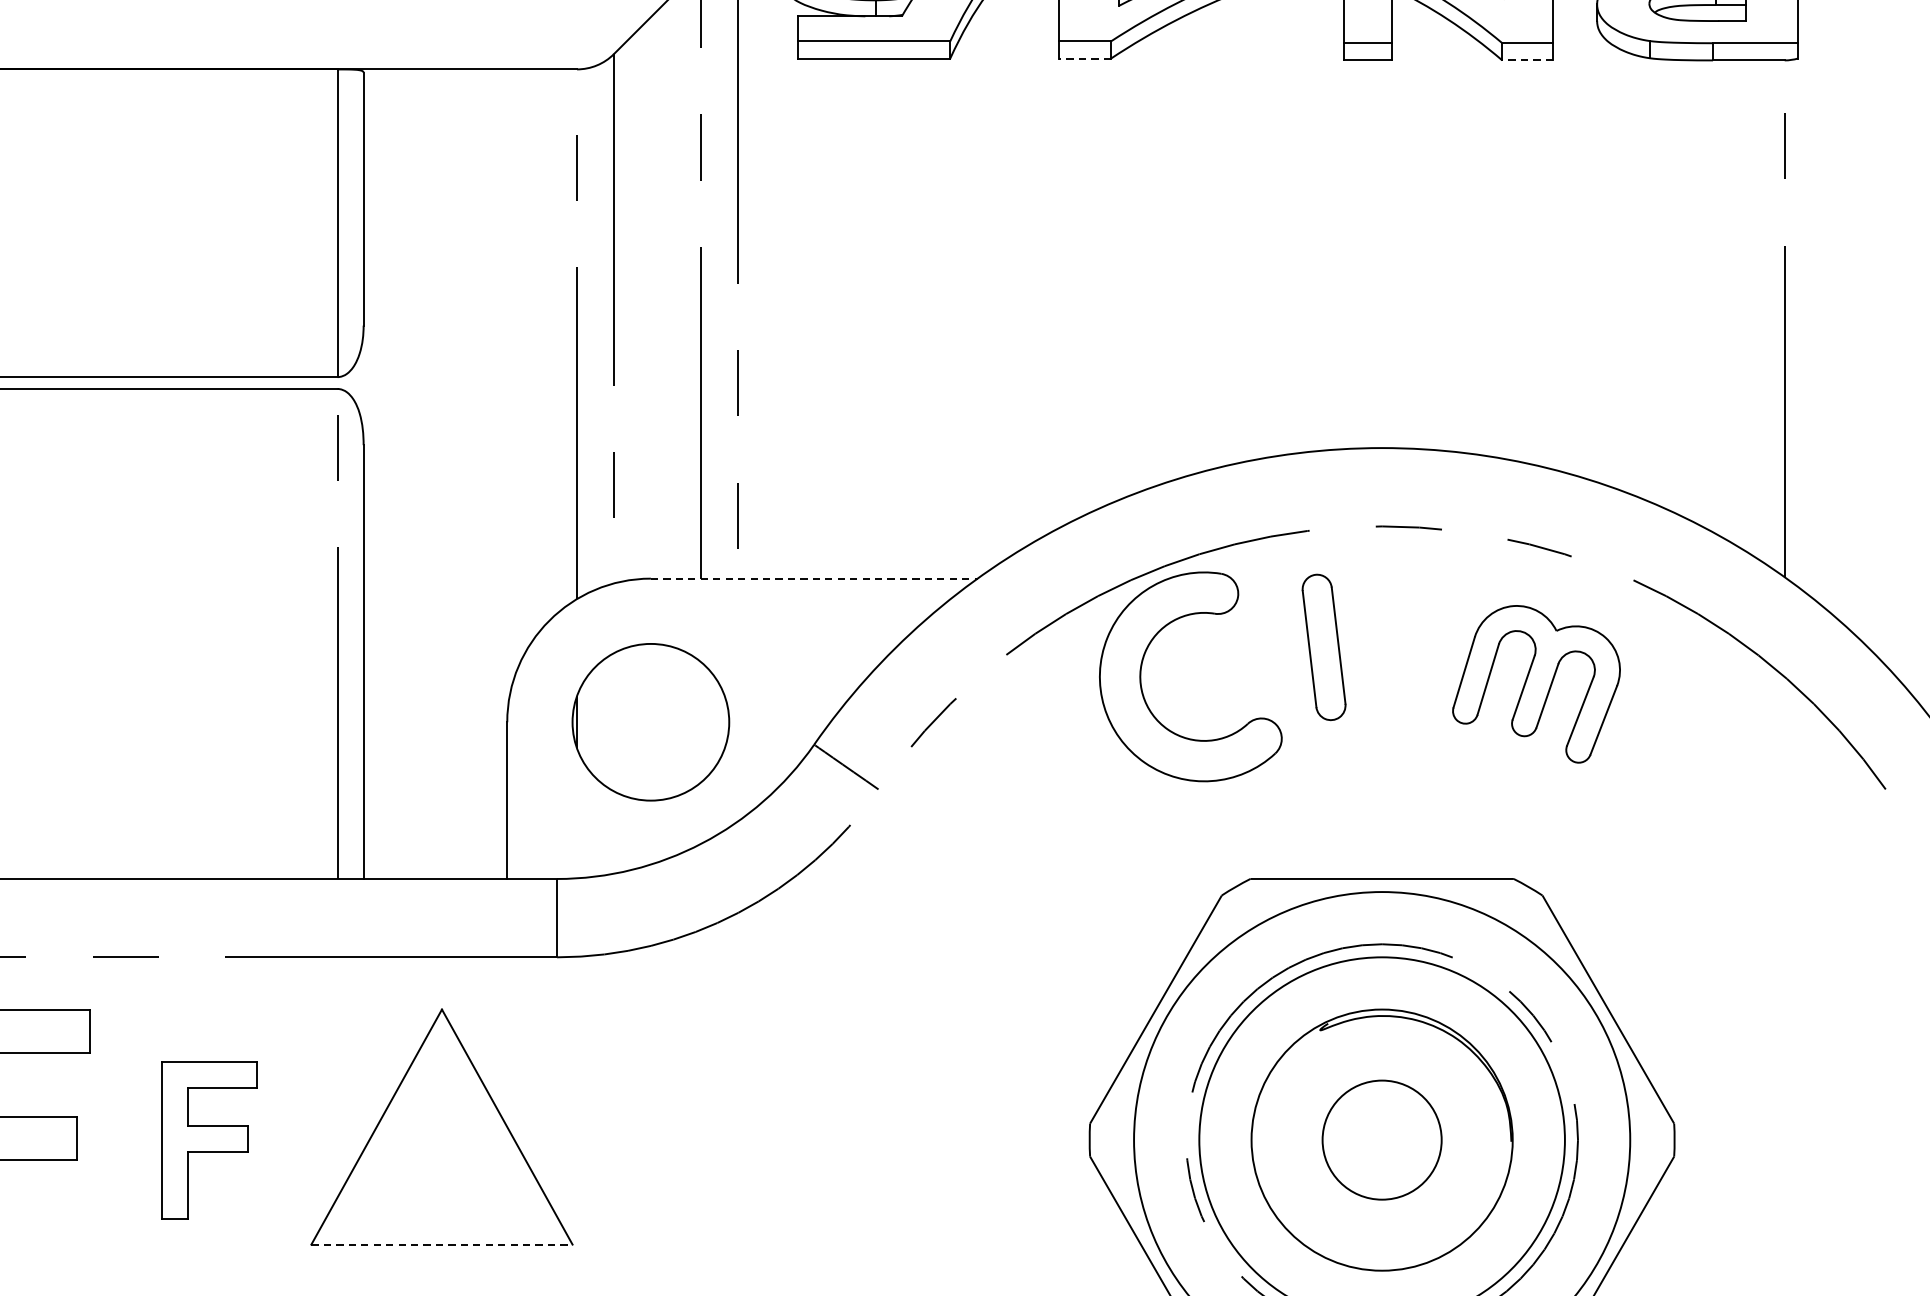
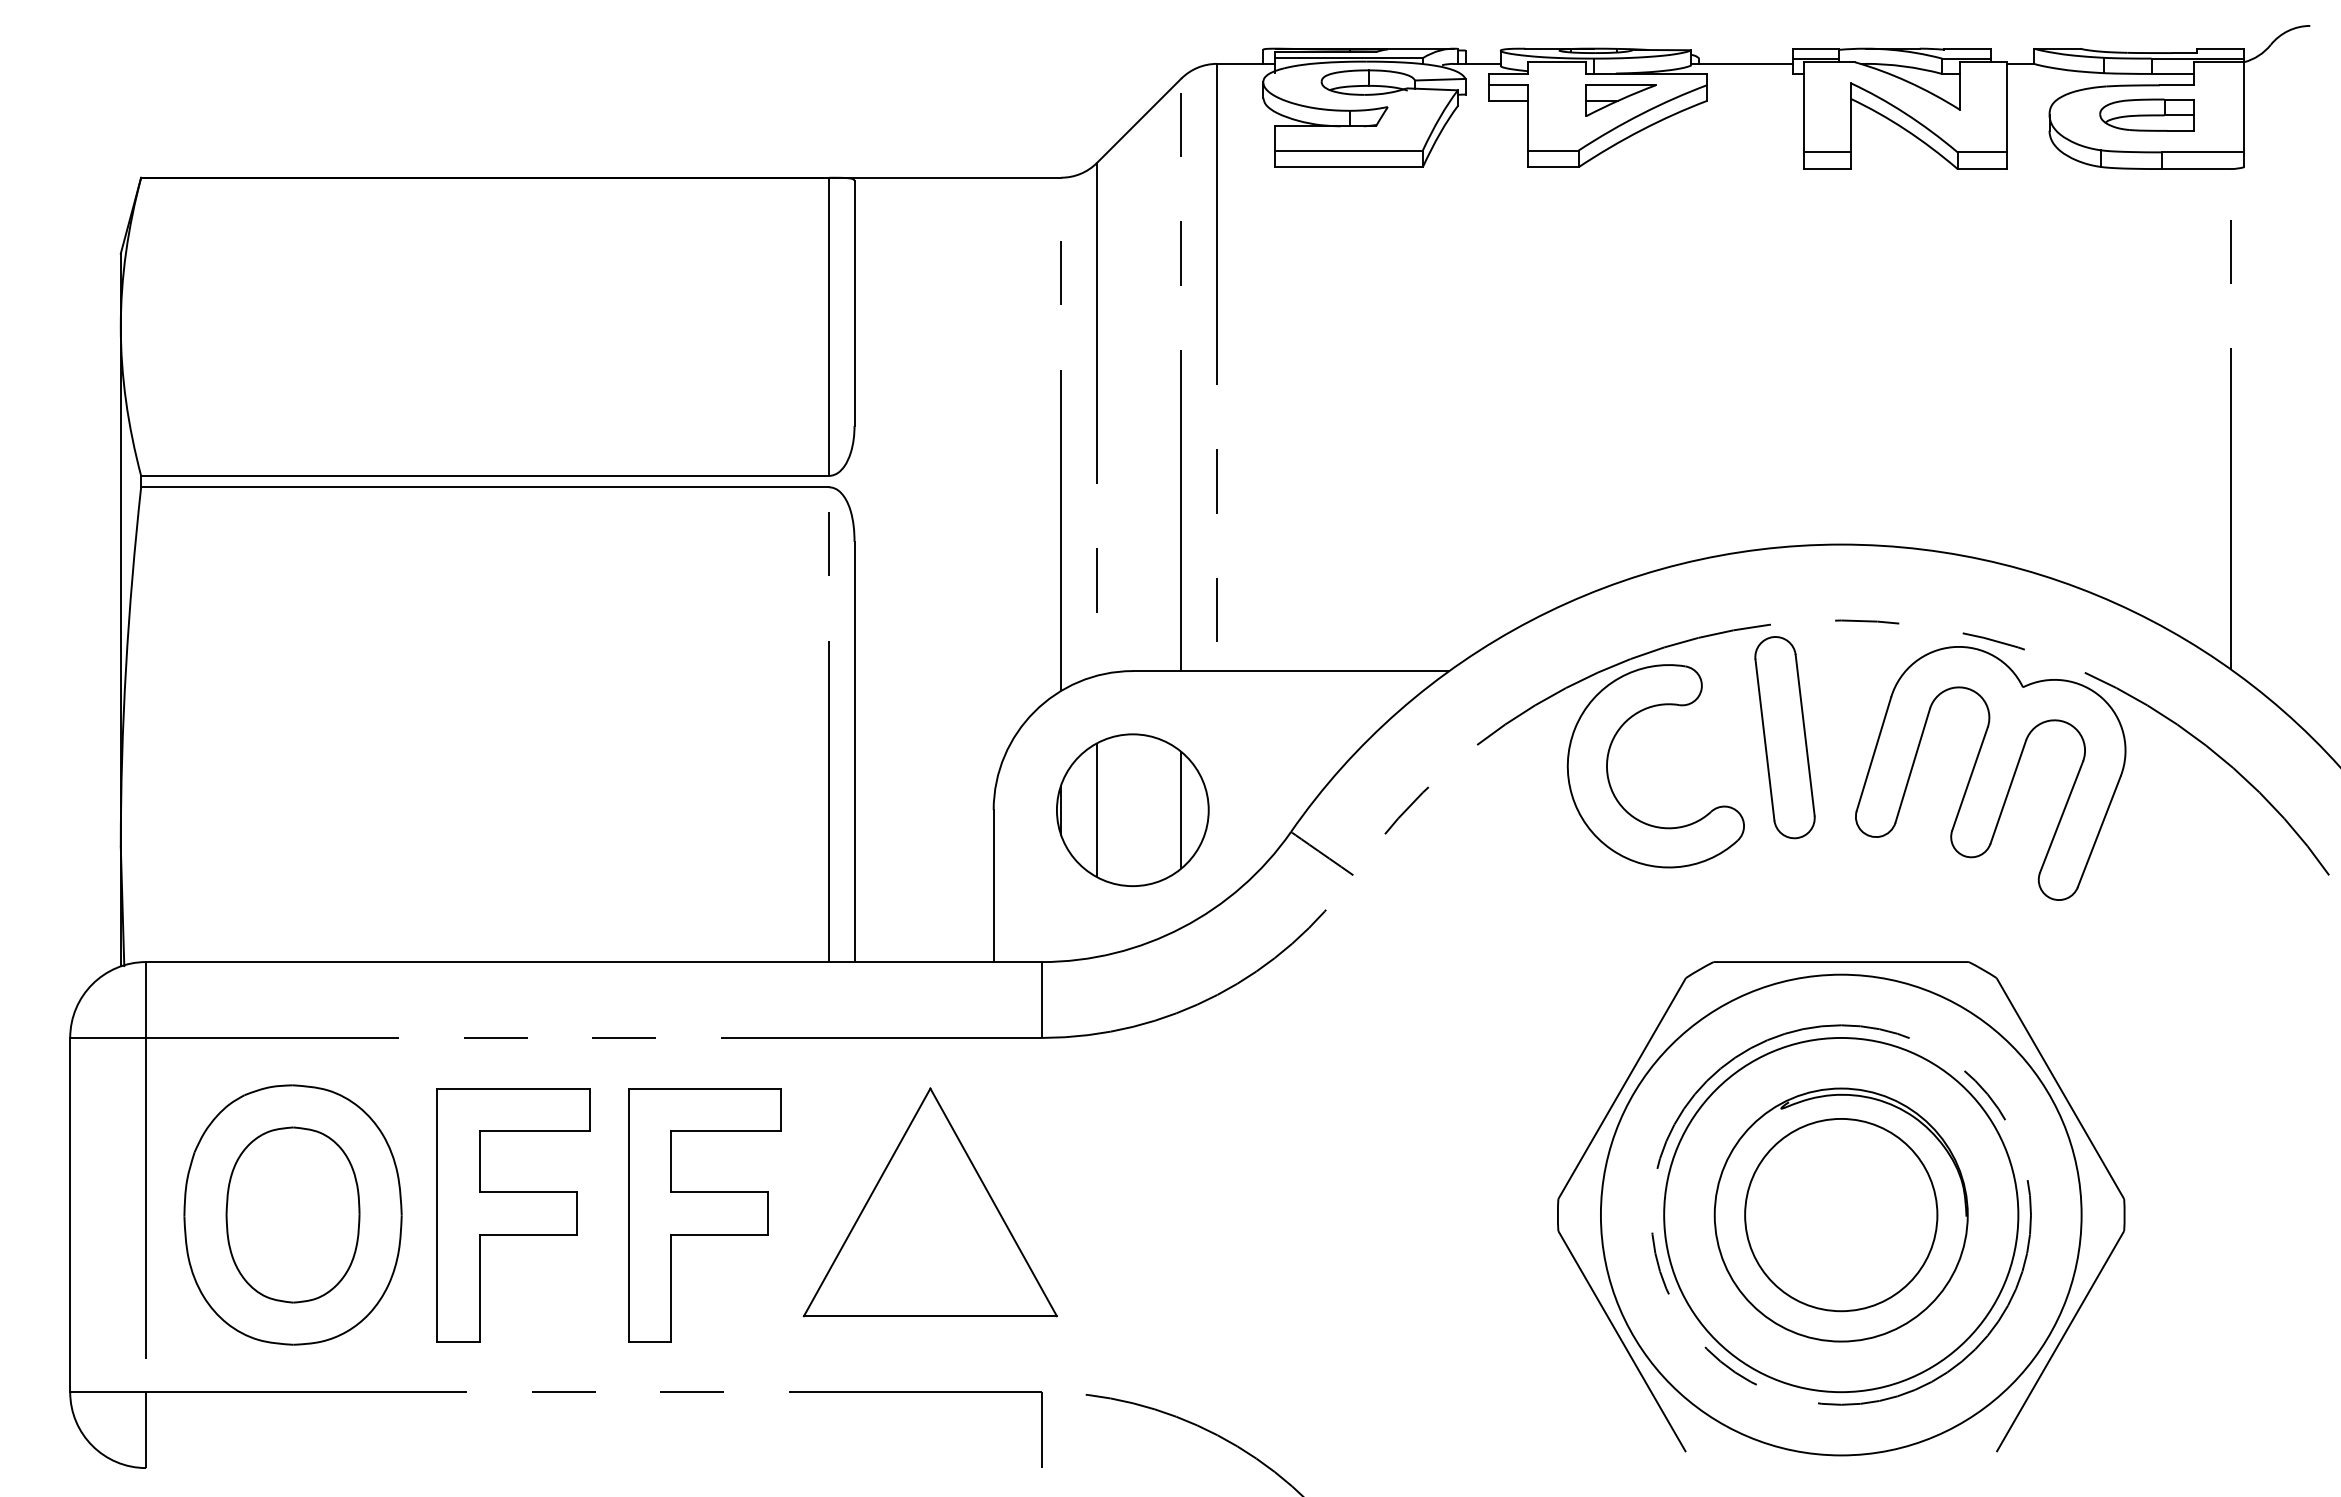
line: (1084, 58) -> (1552, 167), dashed -> solid
line: (1527, 60) -> (1982, 169), dashed -> solid
line: (814, 579) -> (1291, 671), dashed -> solid
part: (1323, 647) -> (1784, 737), size x1.43
part: (1536, 684) -> (1990, 773), size x1.67
line: (701, 721) -> (1181, 809), added
line: (614, 722) -> (1097, 810), added
circle: (1382, 1139) -> (1841, 1214), size x1.67
part: (208, 1140) -> (704, 1215), size x1.67
line: (442, 1244) -> (930, 1316), dashed -> solid

